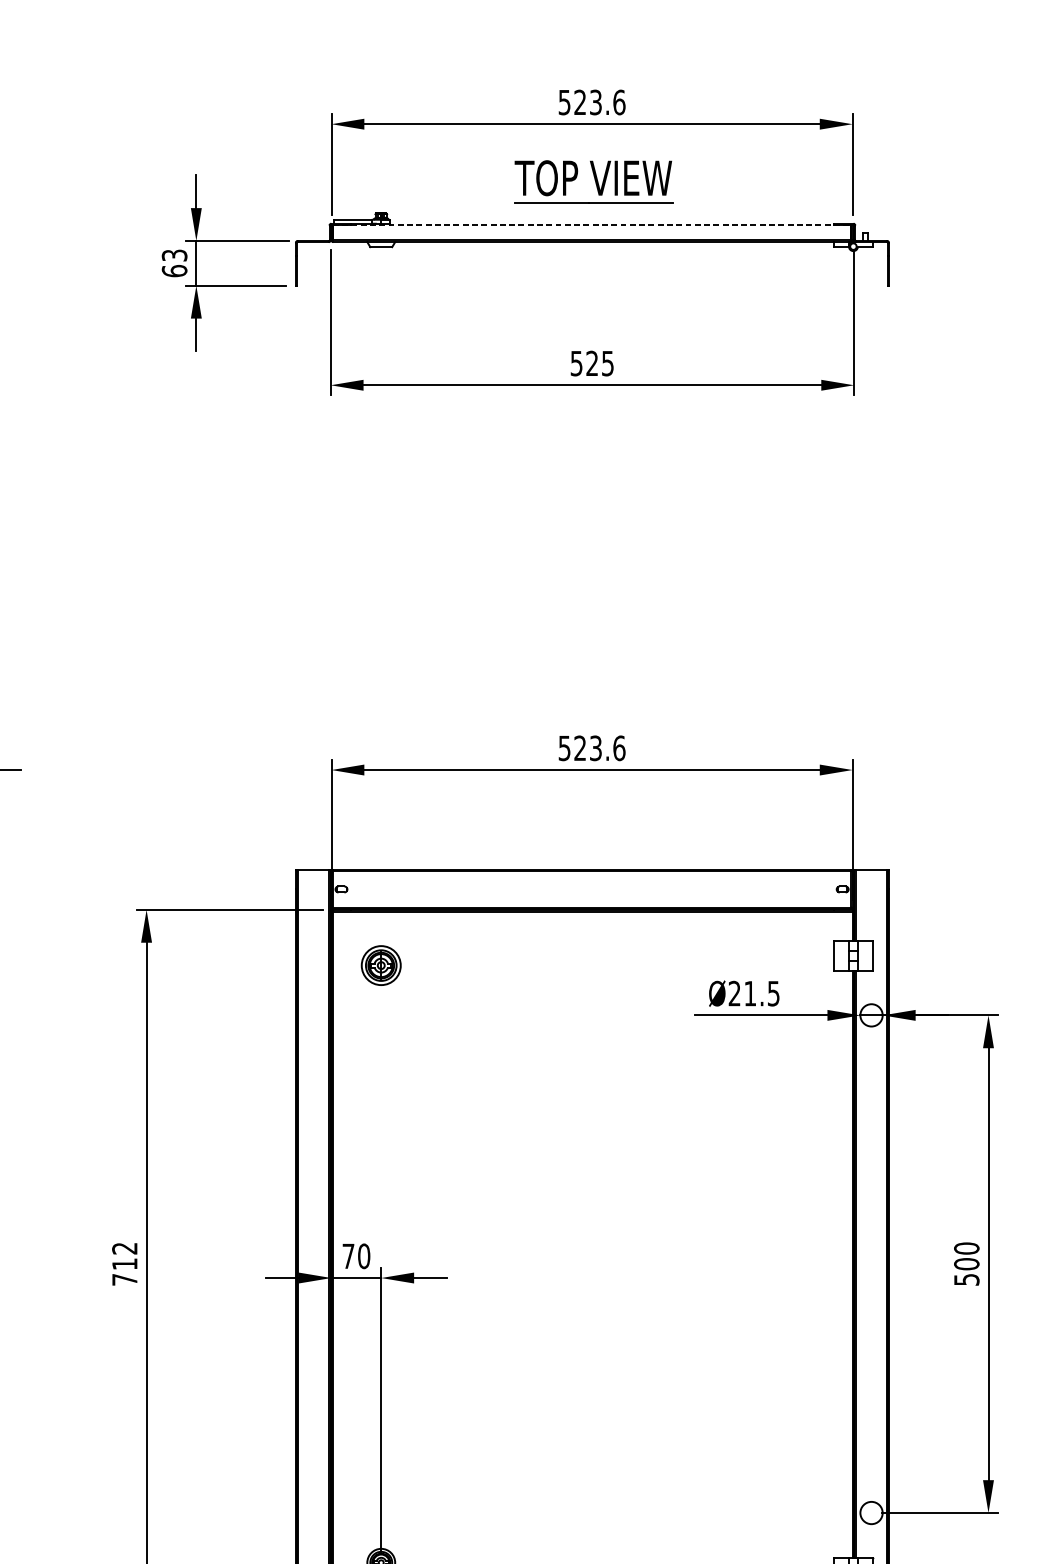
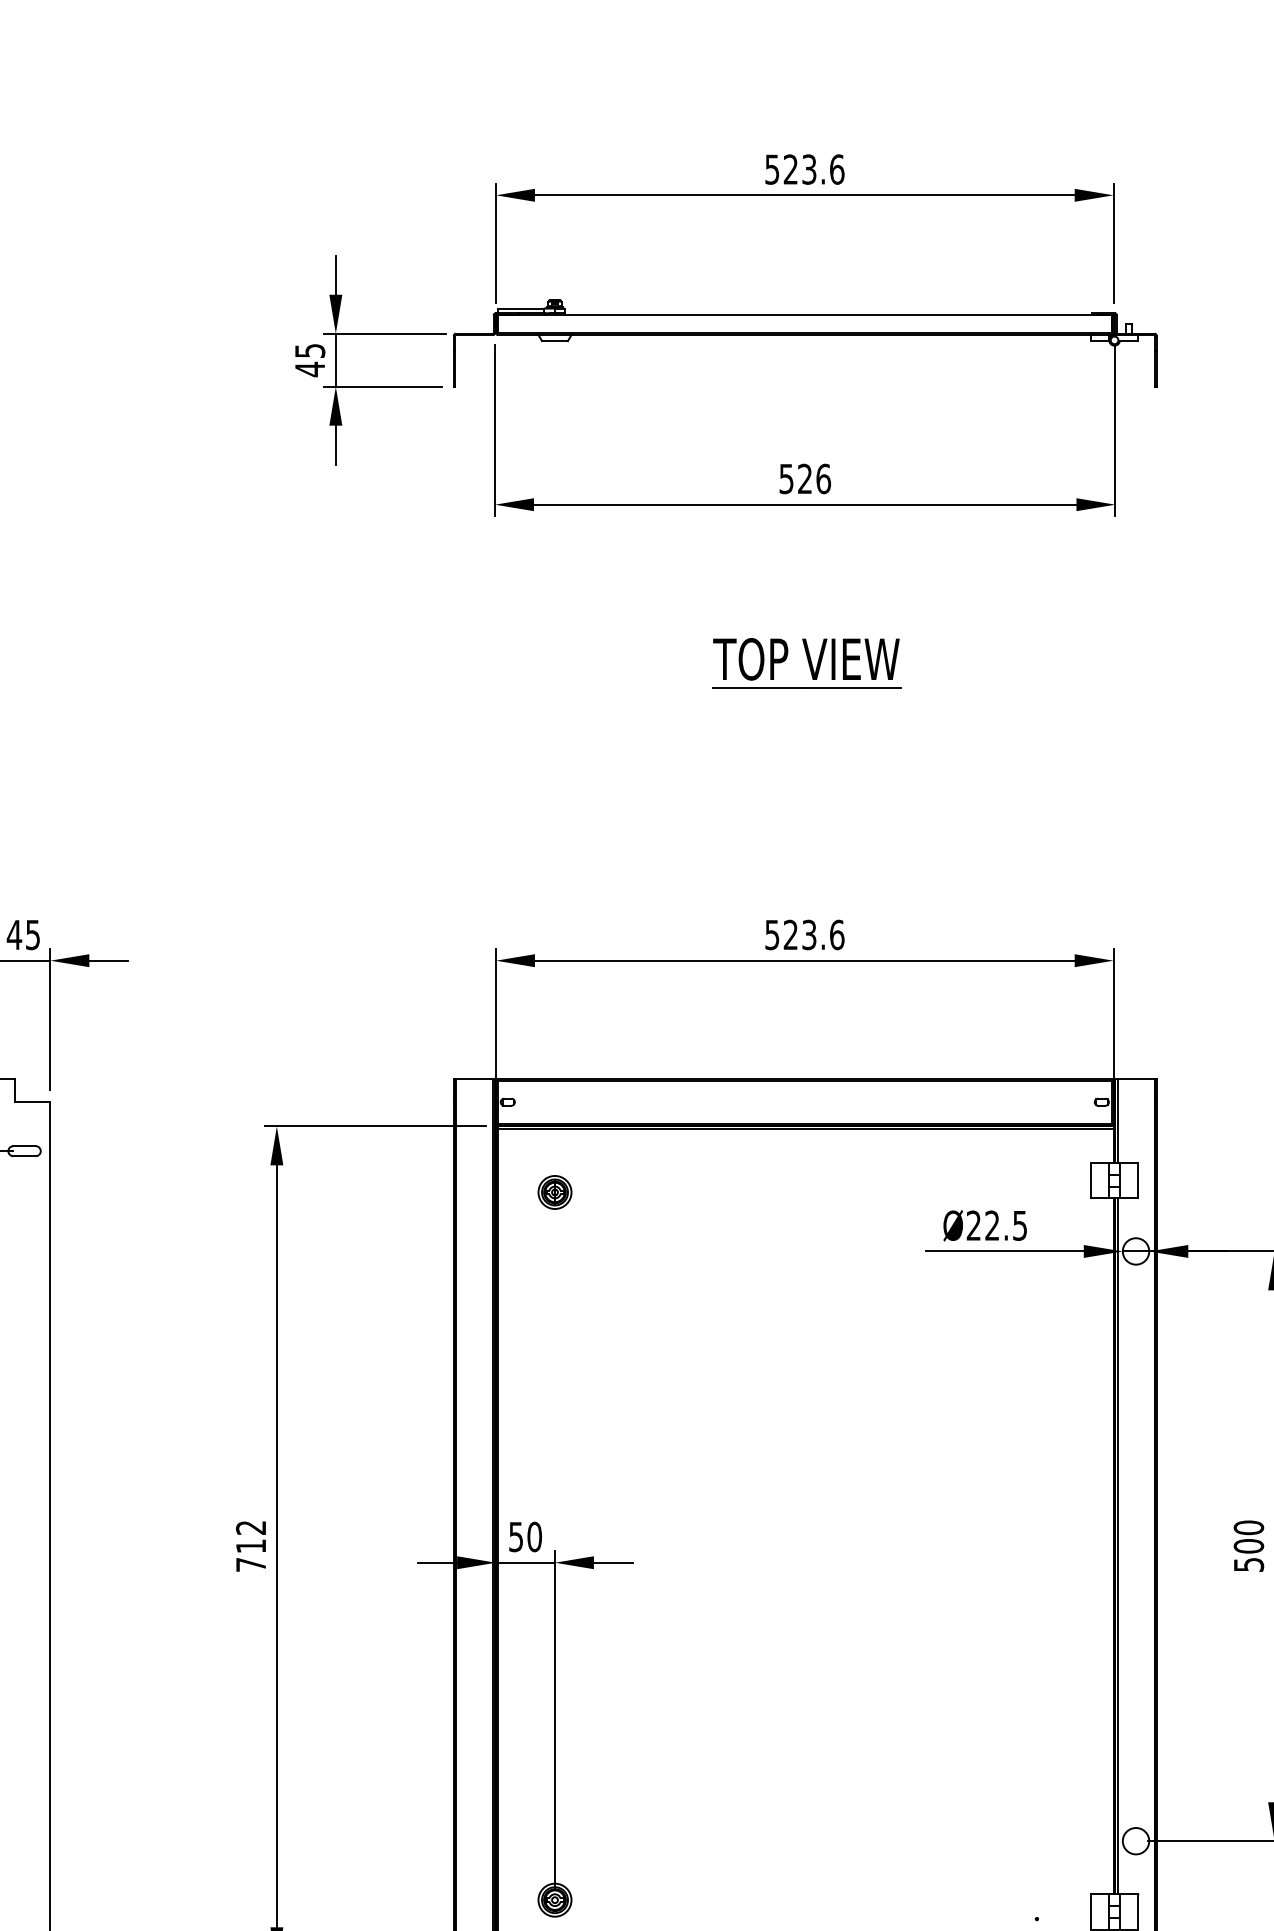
part: (593, 181) -> (806, 663), moved
line: (592, 225) -> (805, 315), dashed -> solid
text: (174, 263) -> (309, 360), 63 -> 45
text: (607, 363) -> (823, 478), 525 -> 526
part: (380, 965) -> (554, 1192), size x0.71
text: (749, 993) -> (991, 1225), Ø21.5 -> Ø22.5
text: (347, 1256) -> (515, 1537), 70 -> 50

